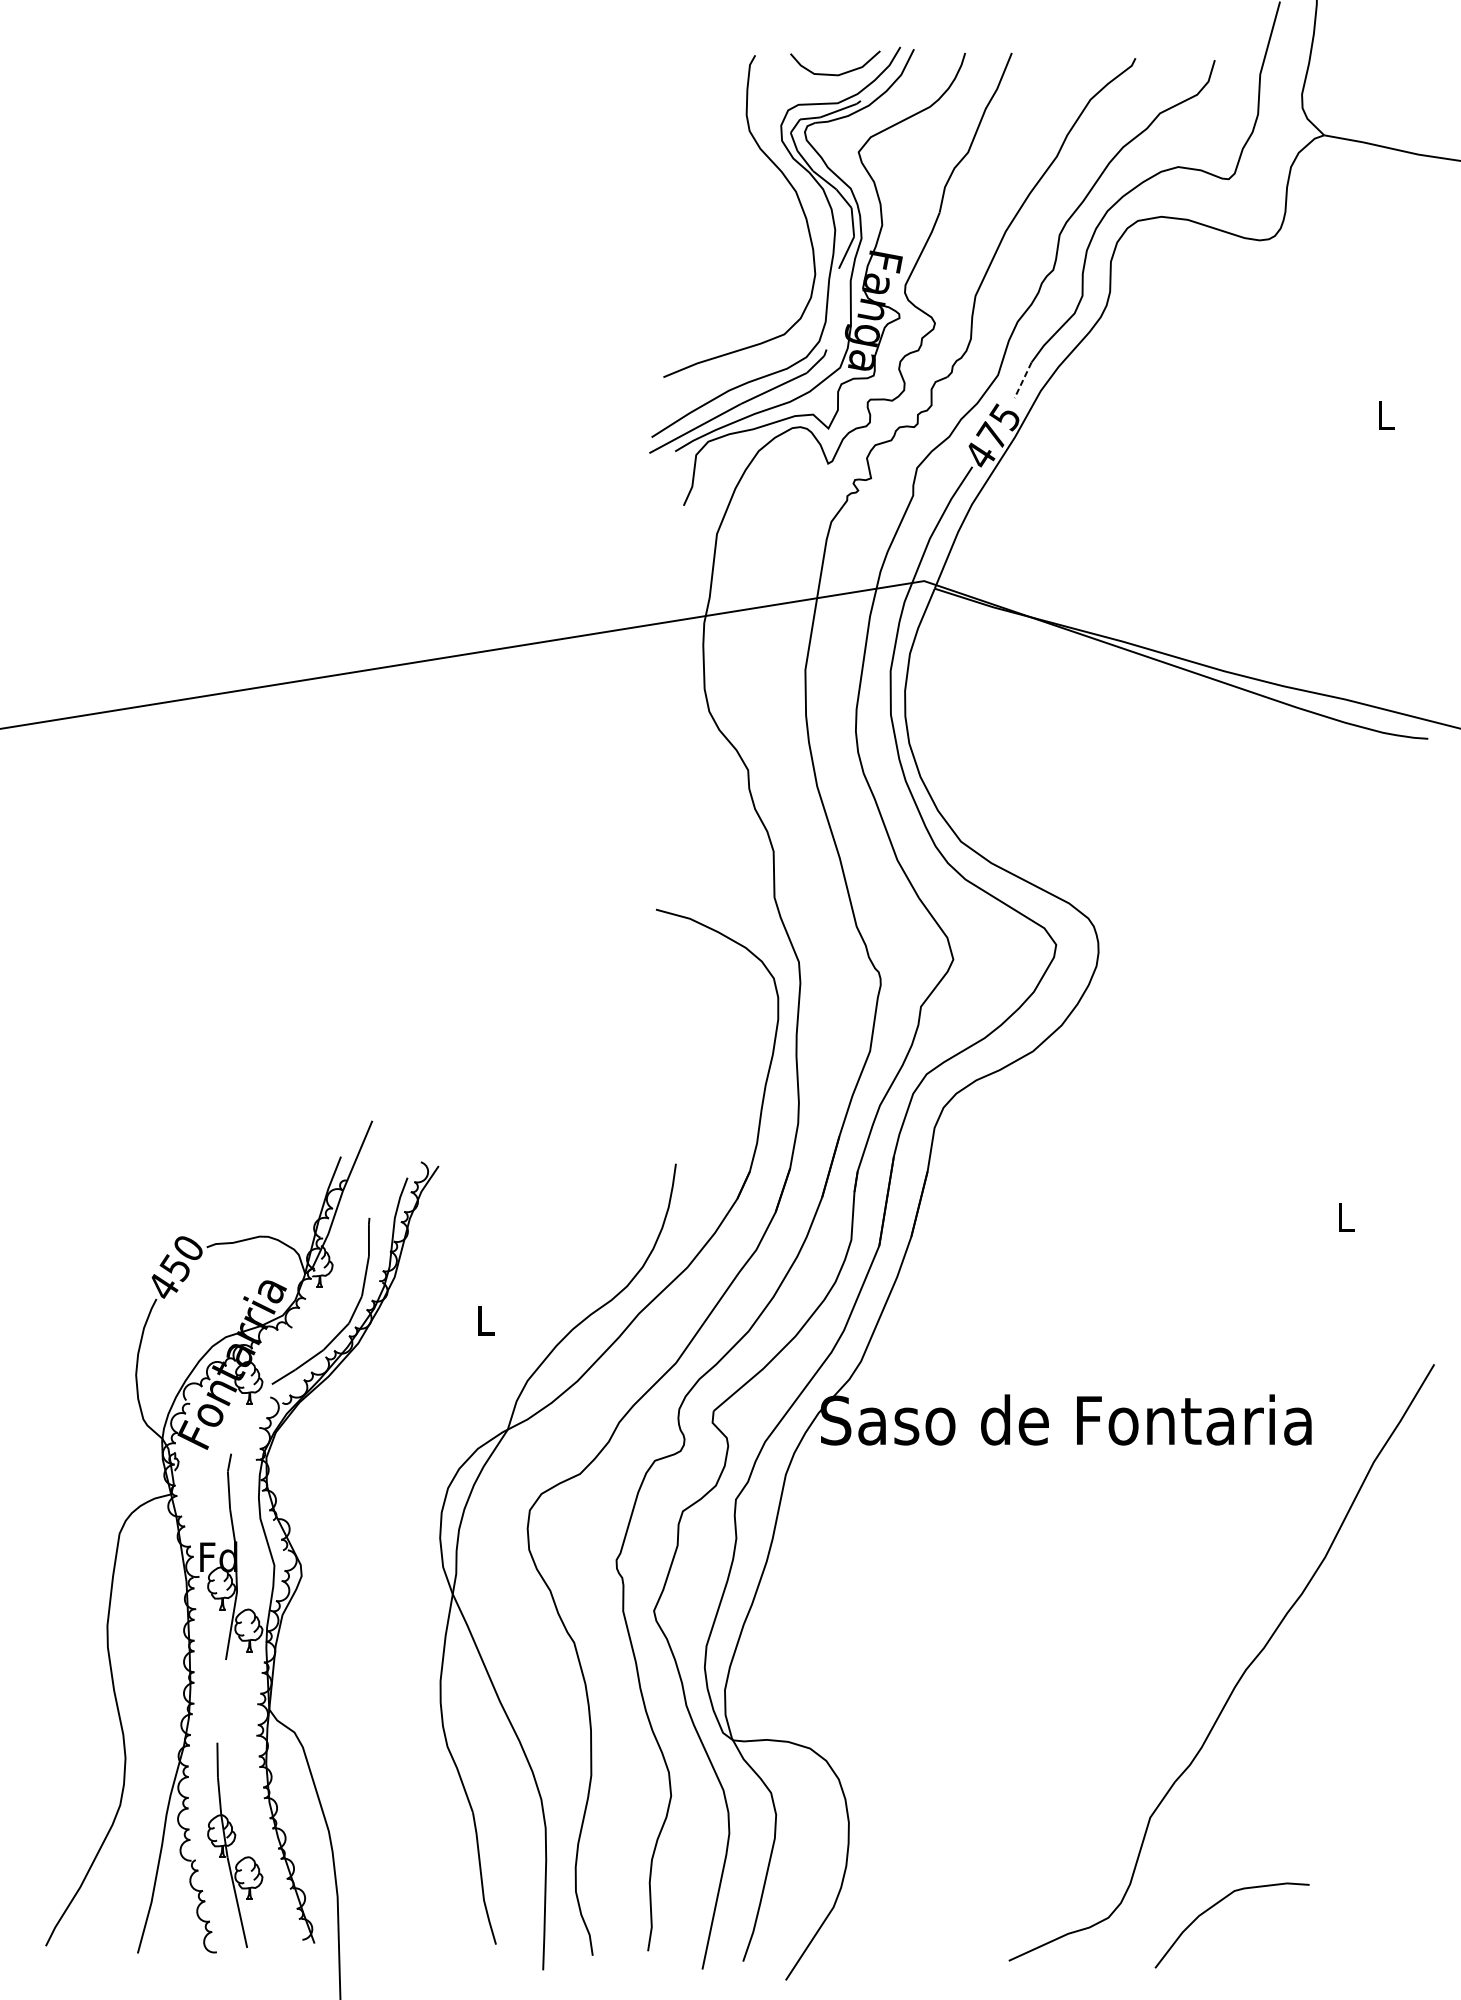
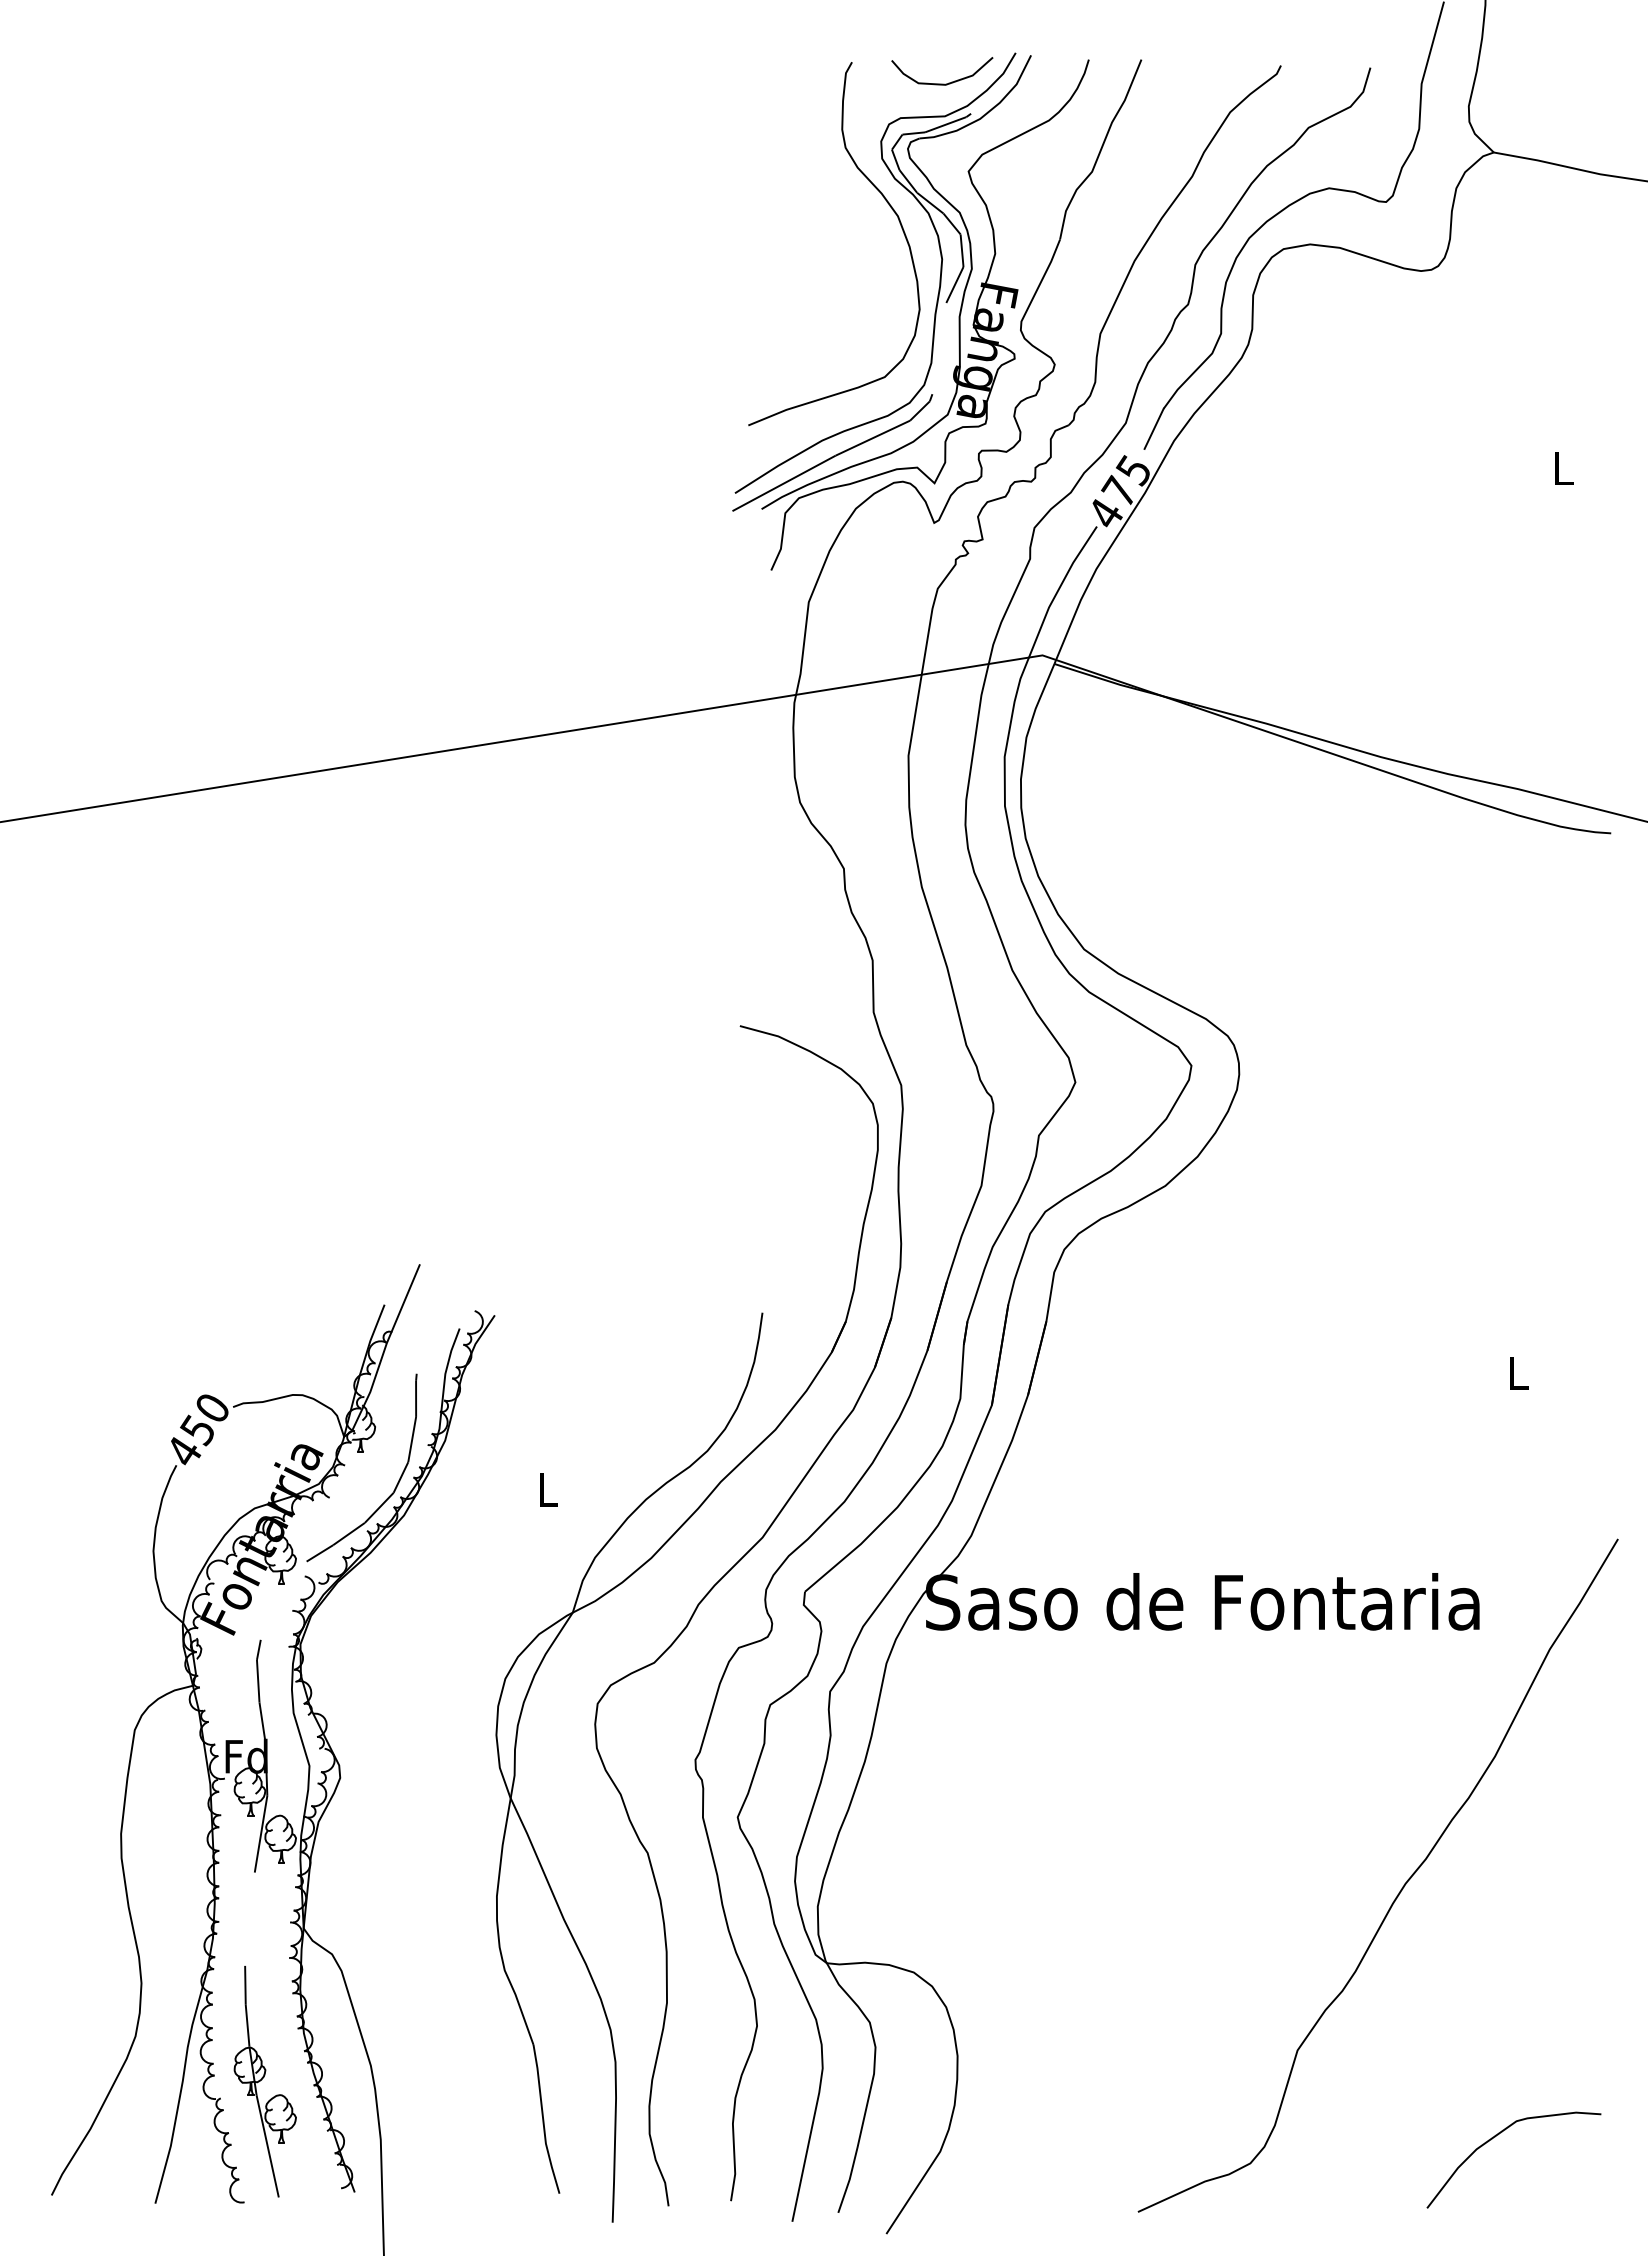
line: (1022, 380) -> (1153, 429), dashed -> solid
curve: (1218, 1903) -> (1498, 2135), moved

